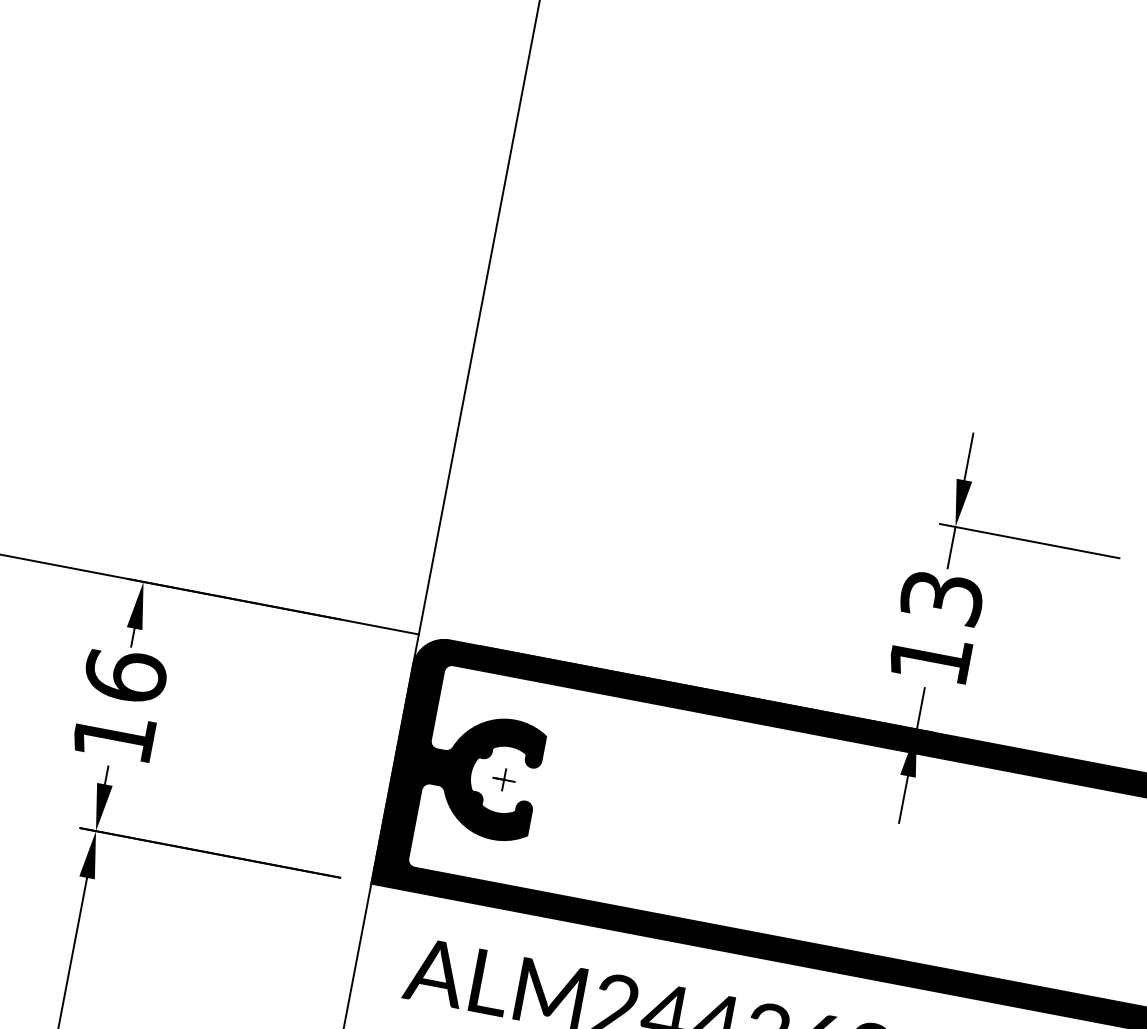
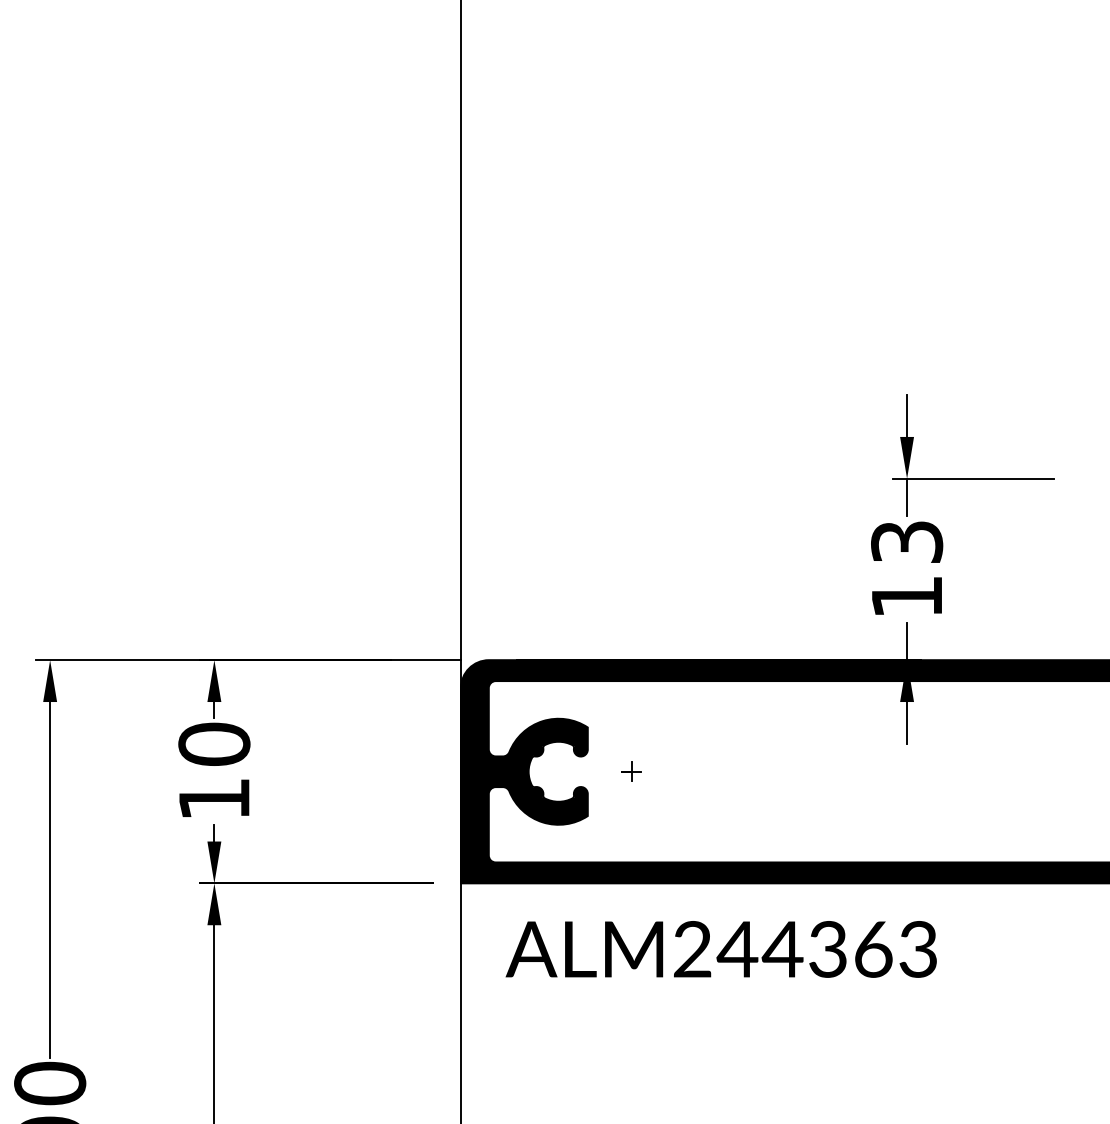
text: (125, 675) -> (214, 743), 16 -> 10
part: (504, 779) -> (631, 771), moved

